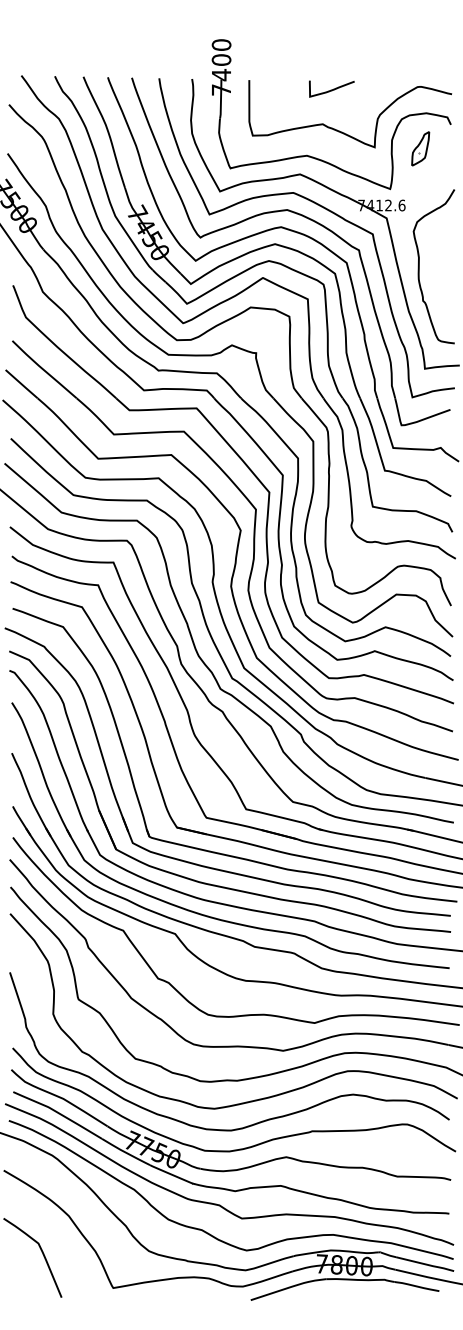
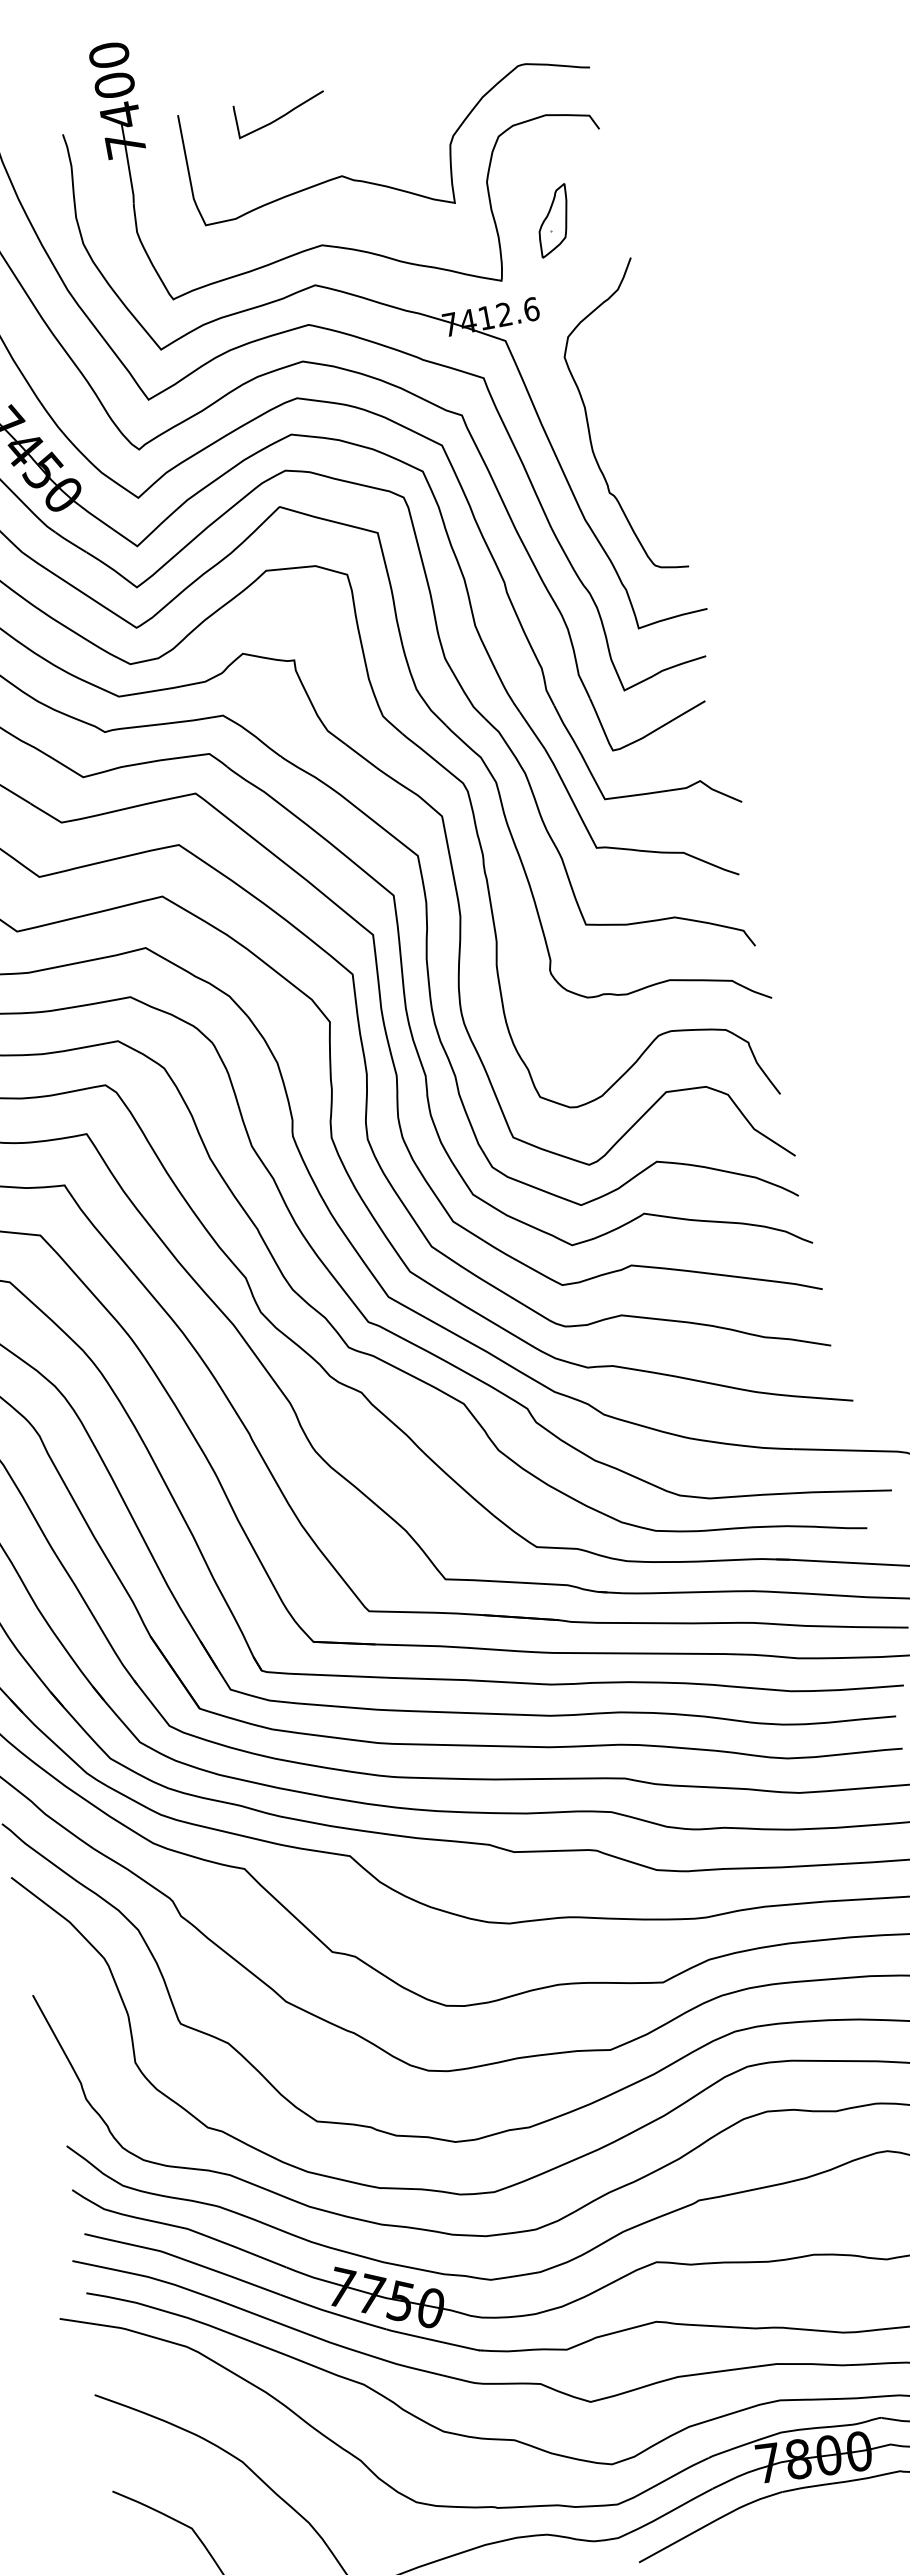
curve: (331, 89) -> (280, 115), moved
part: (420, 148) -> (553, 220), moved

